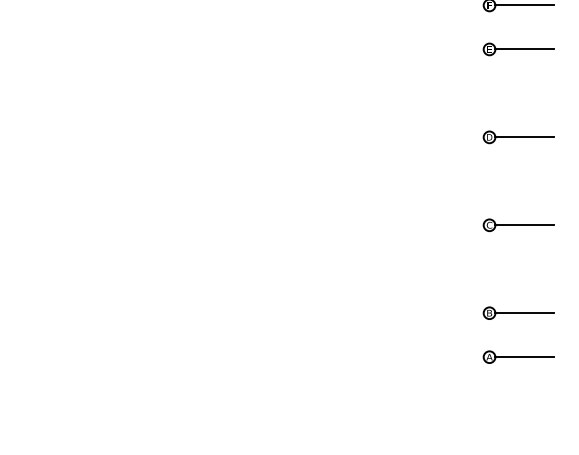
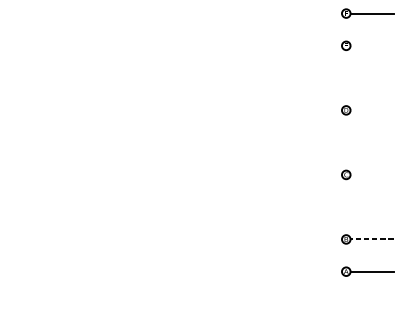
line: (524, 49) -> (371, 45), removed
line: (524, 137) -> (371, 110), removed
line: (524, 225) -> (371, 175), removed
line: (524, 313) -> (371, 239), solid -> dashed

